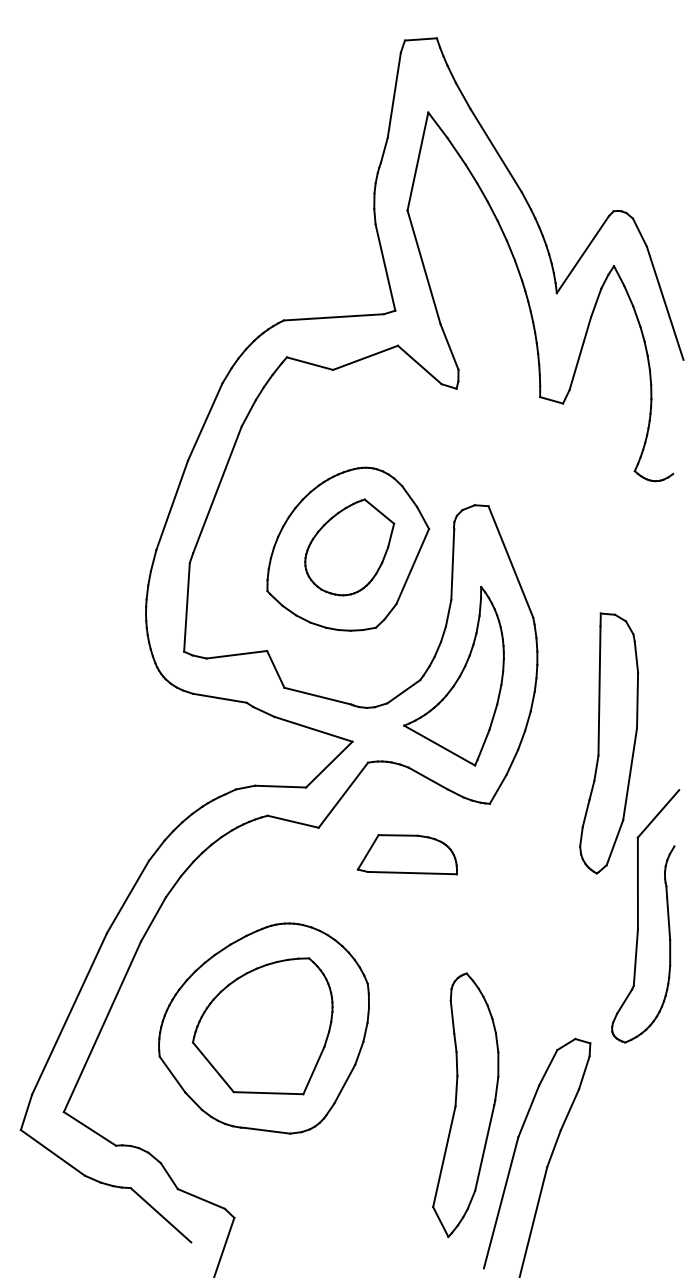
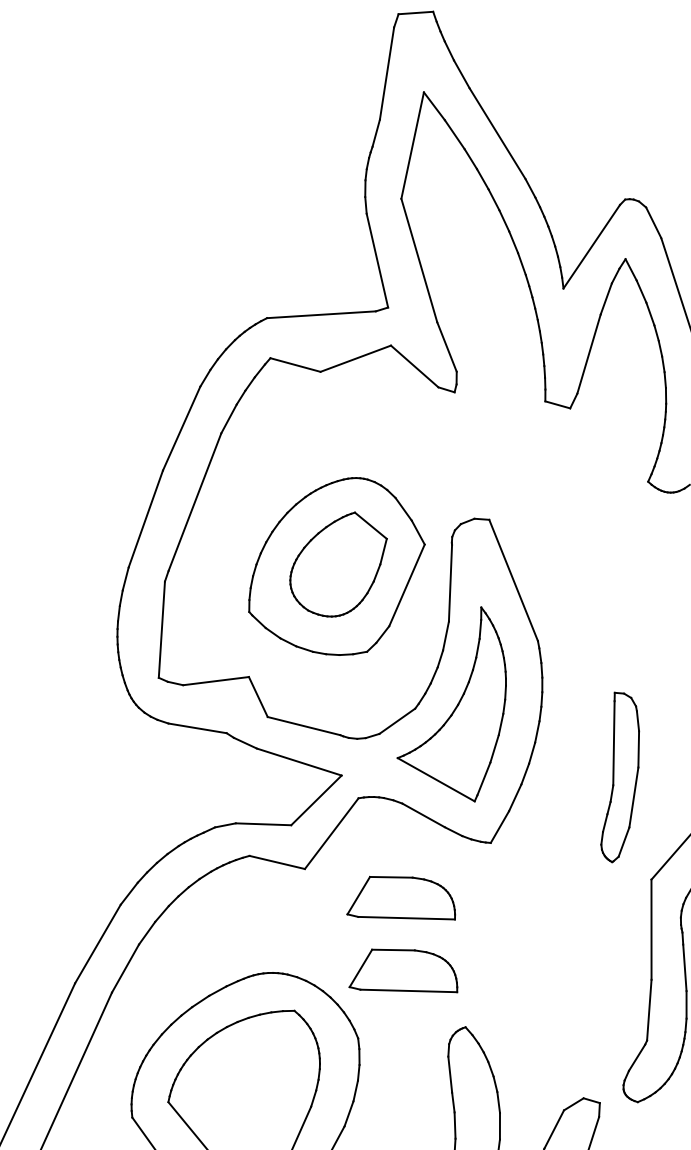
part: (608, 743) -> (619, 777), size x0.6
part: (408, 921) -> (402, 970), added

